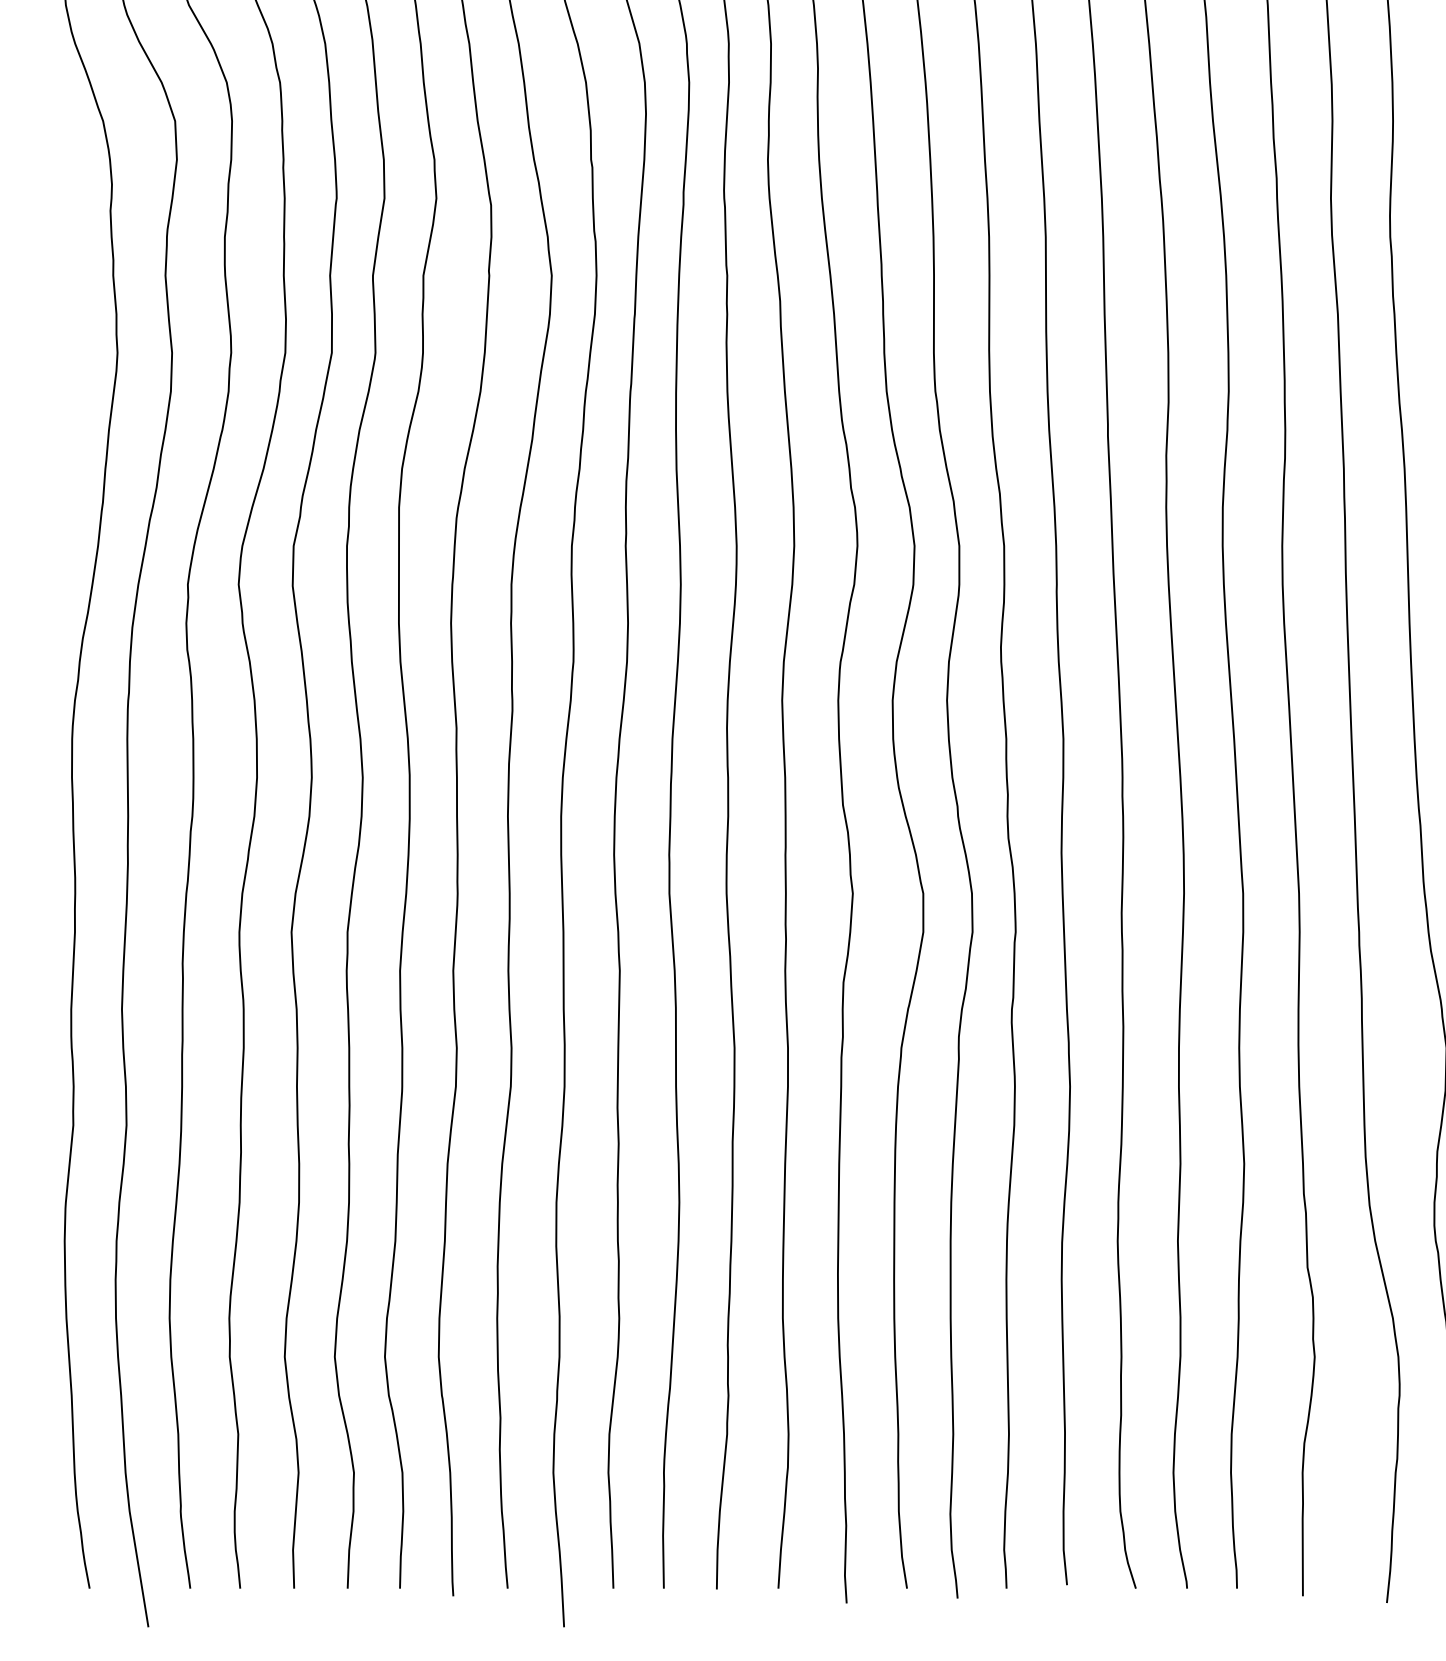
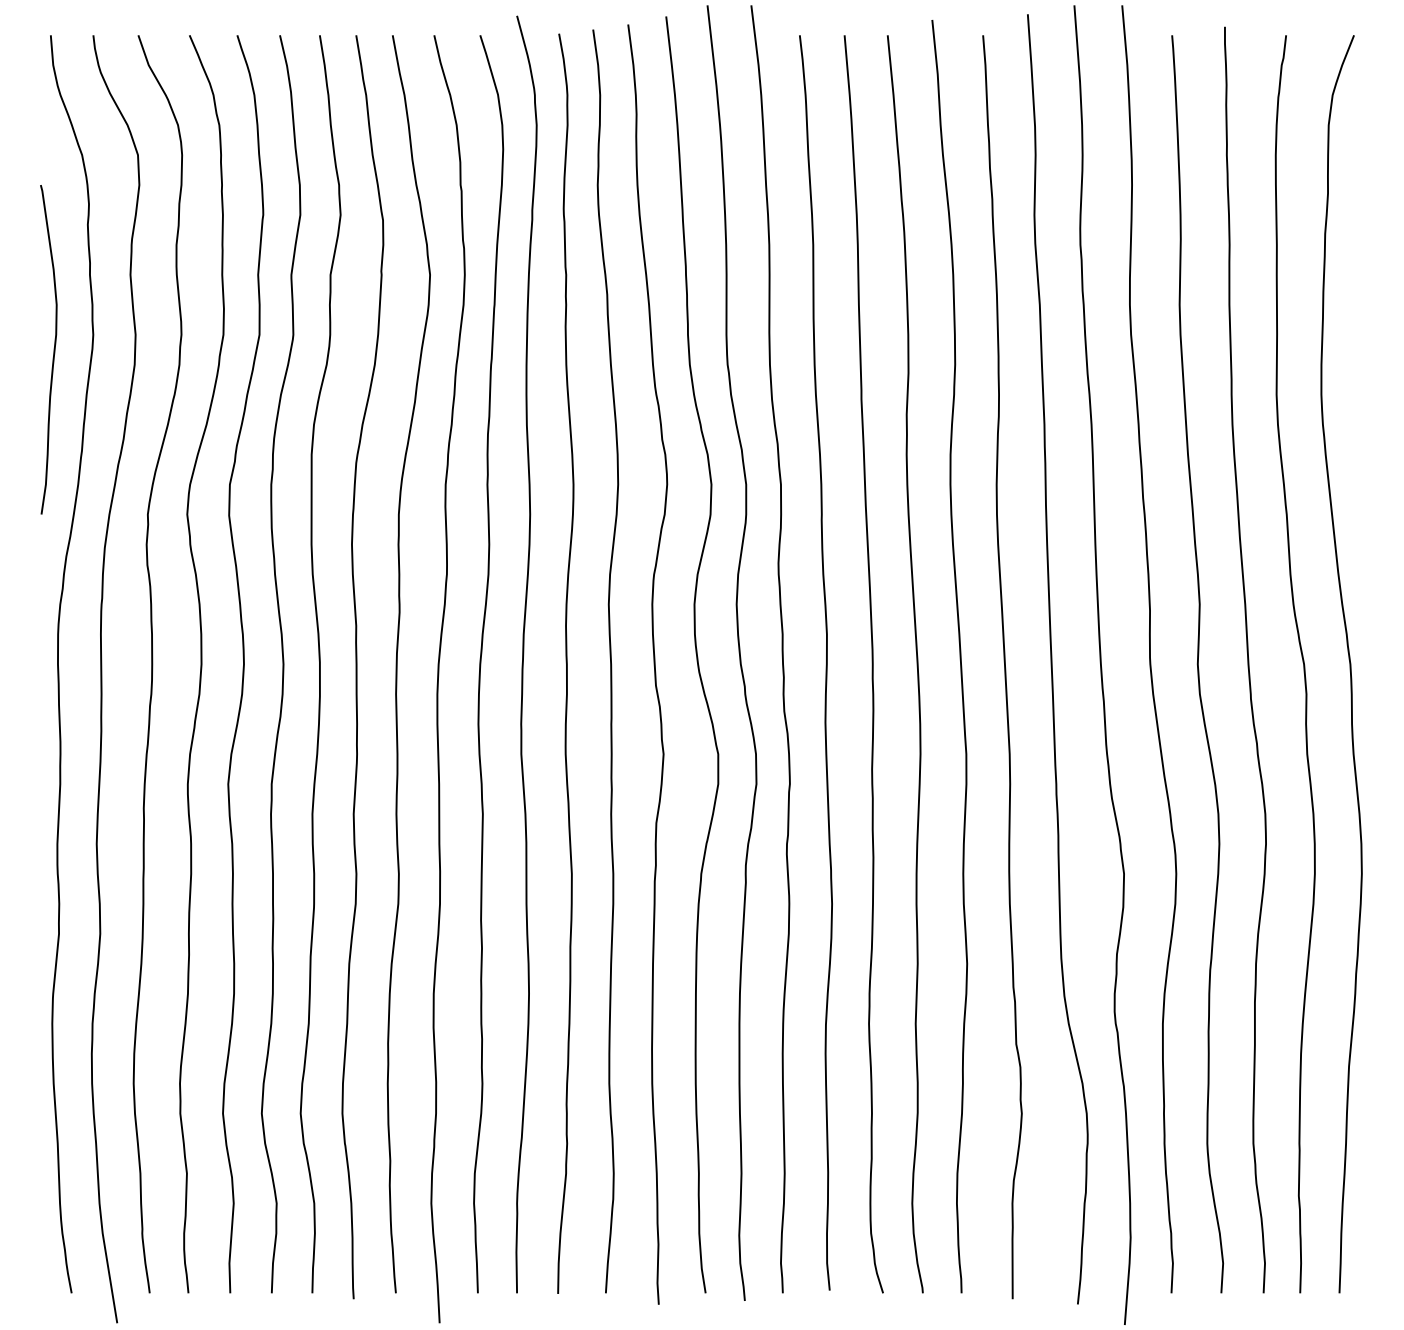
curve: (66, 371) -> (53, 349), added

